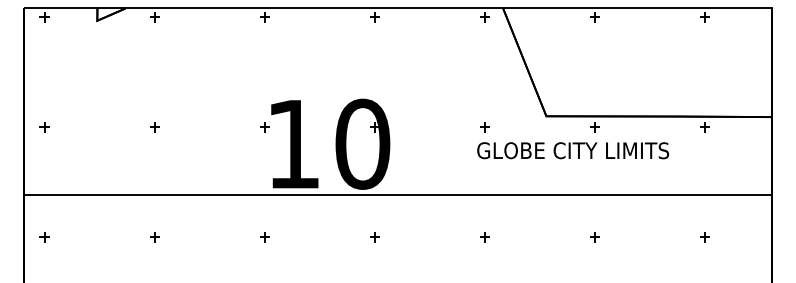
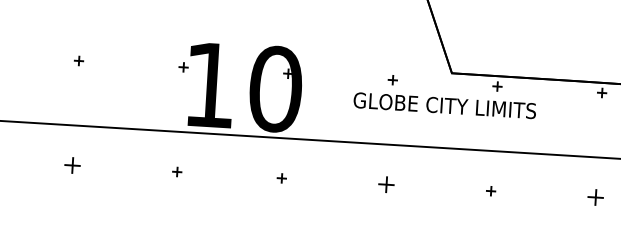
text: (573, 150) -> (445, 105), moved
part: (154, 237) -> (72, 165), size x1.6
part: (484, 237) -> (386, 184), size x1.6
part: (704, 237) -> (595, 197), size x1.6

